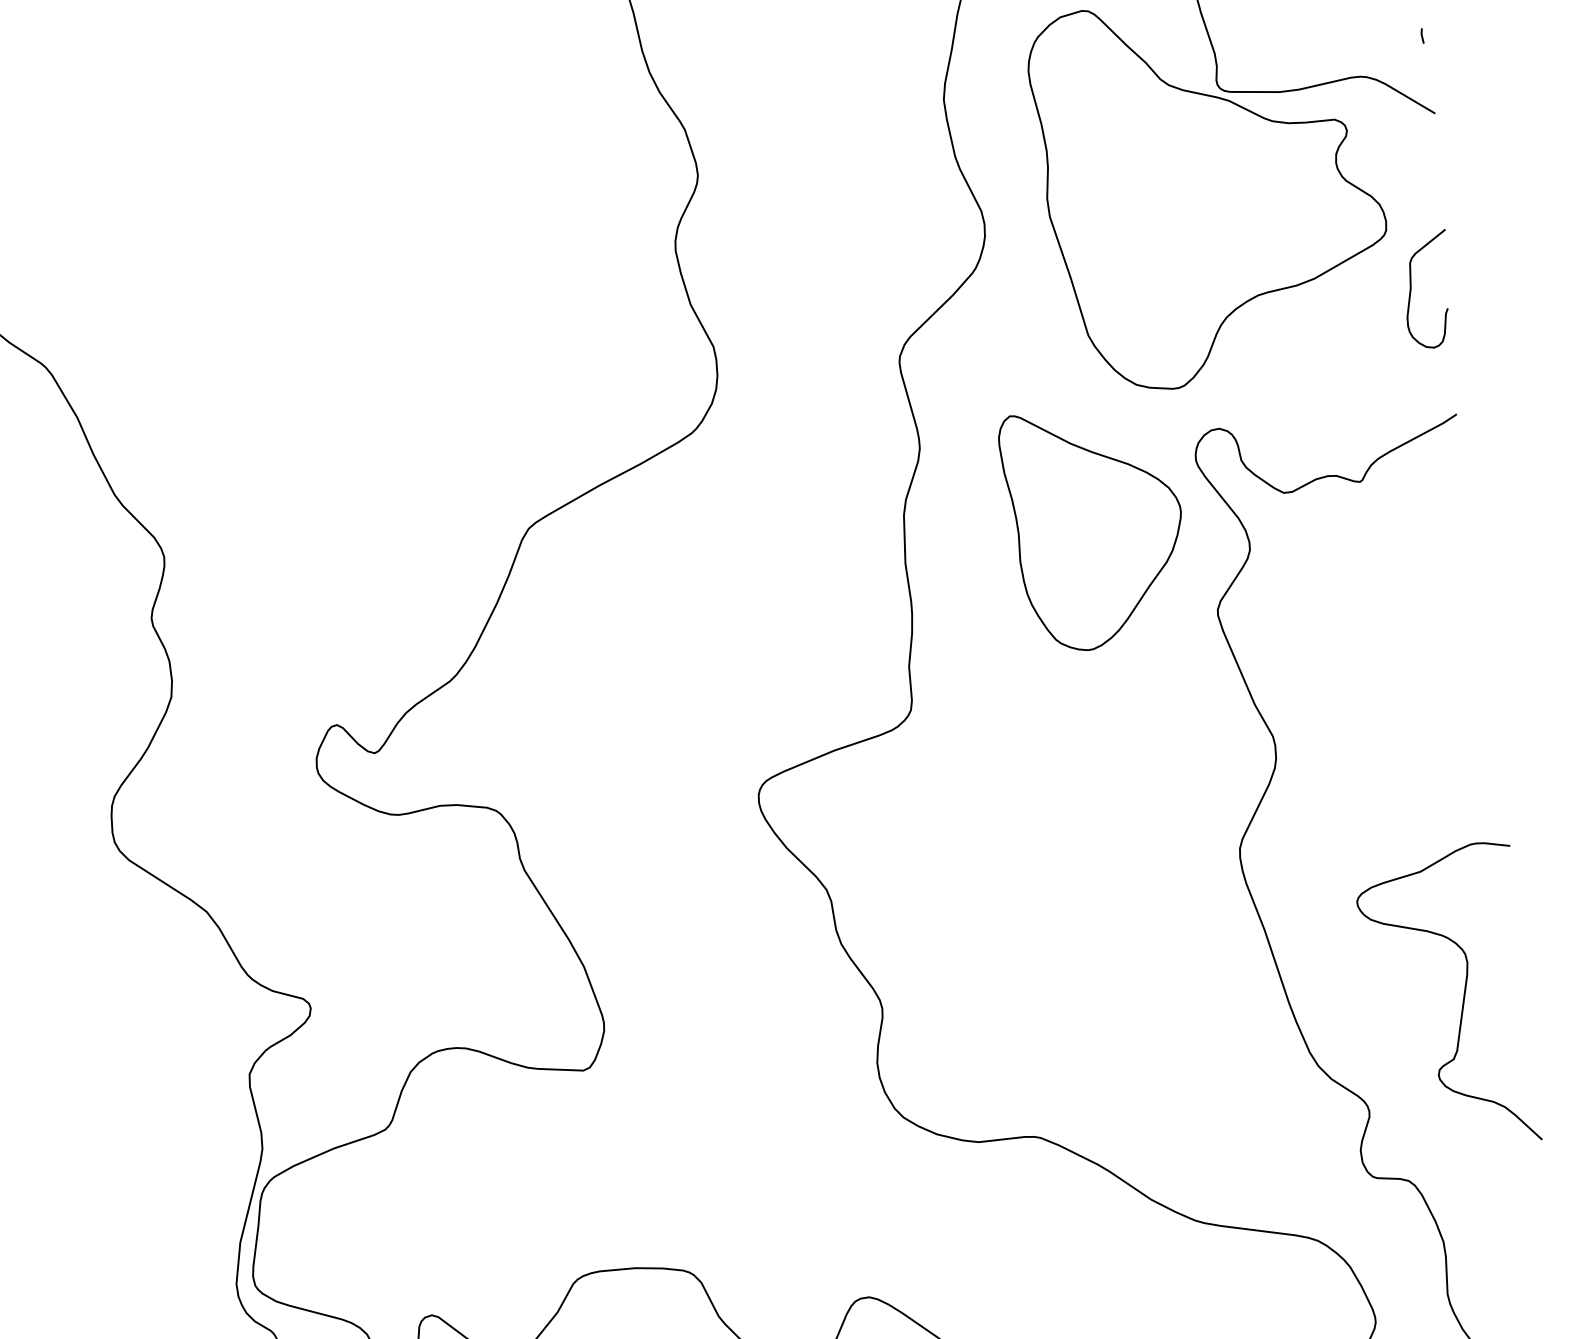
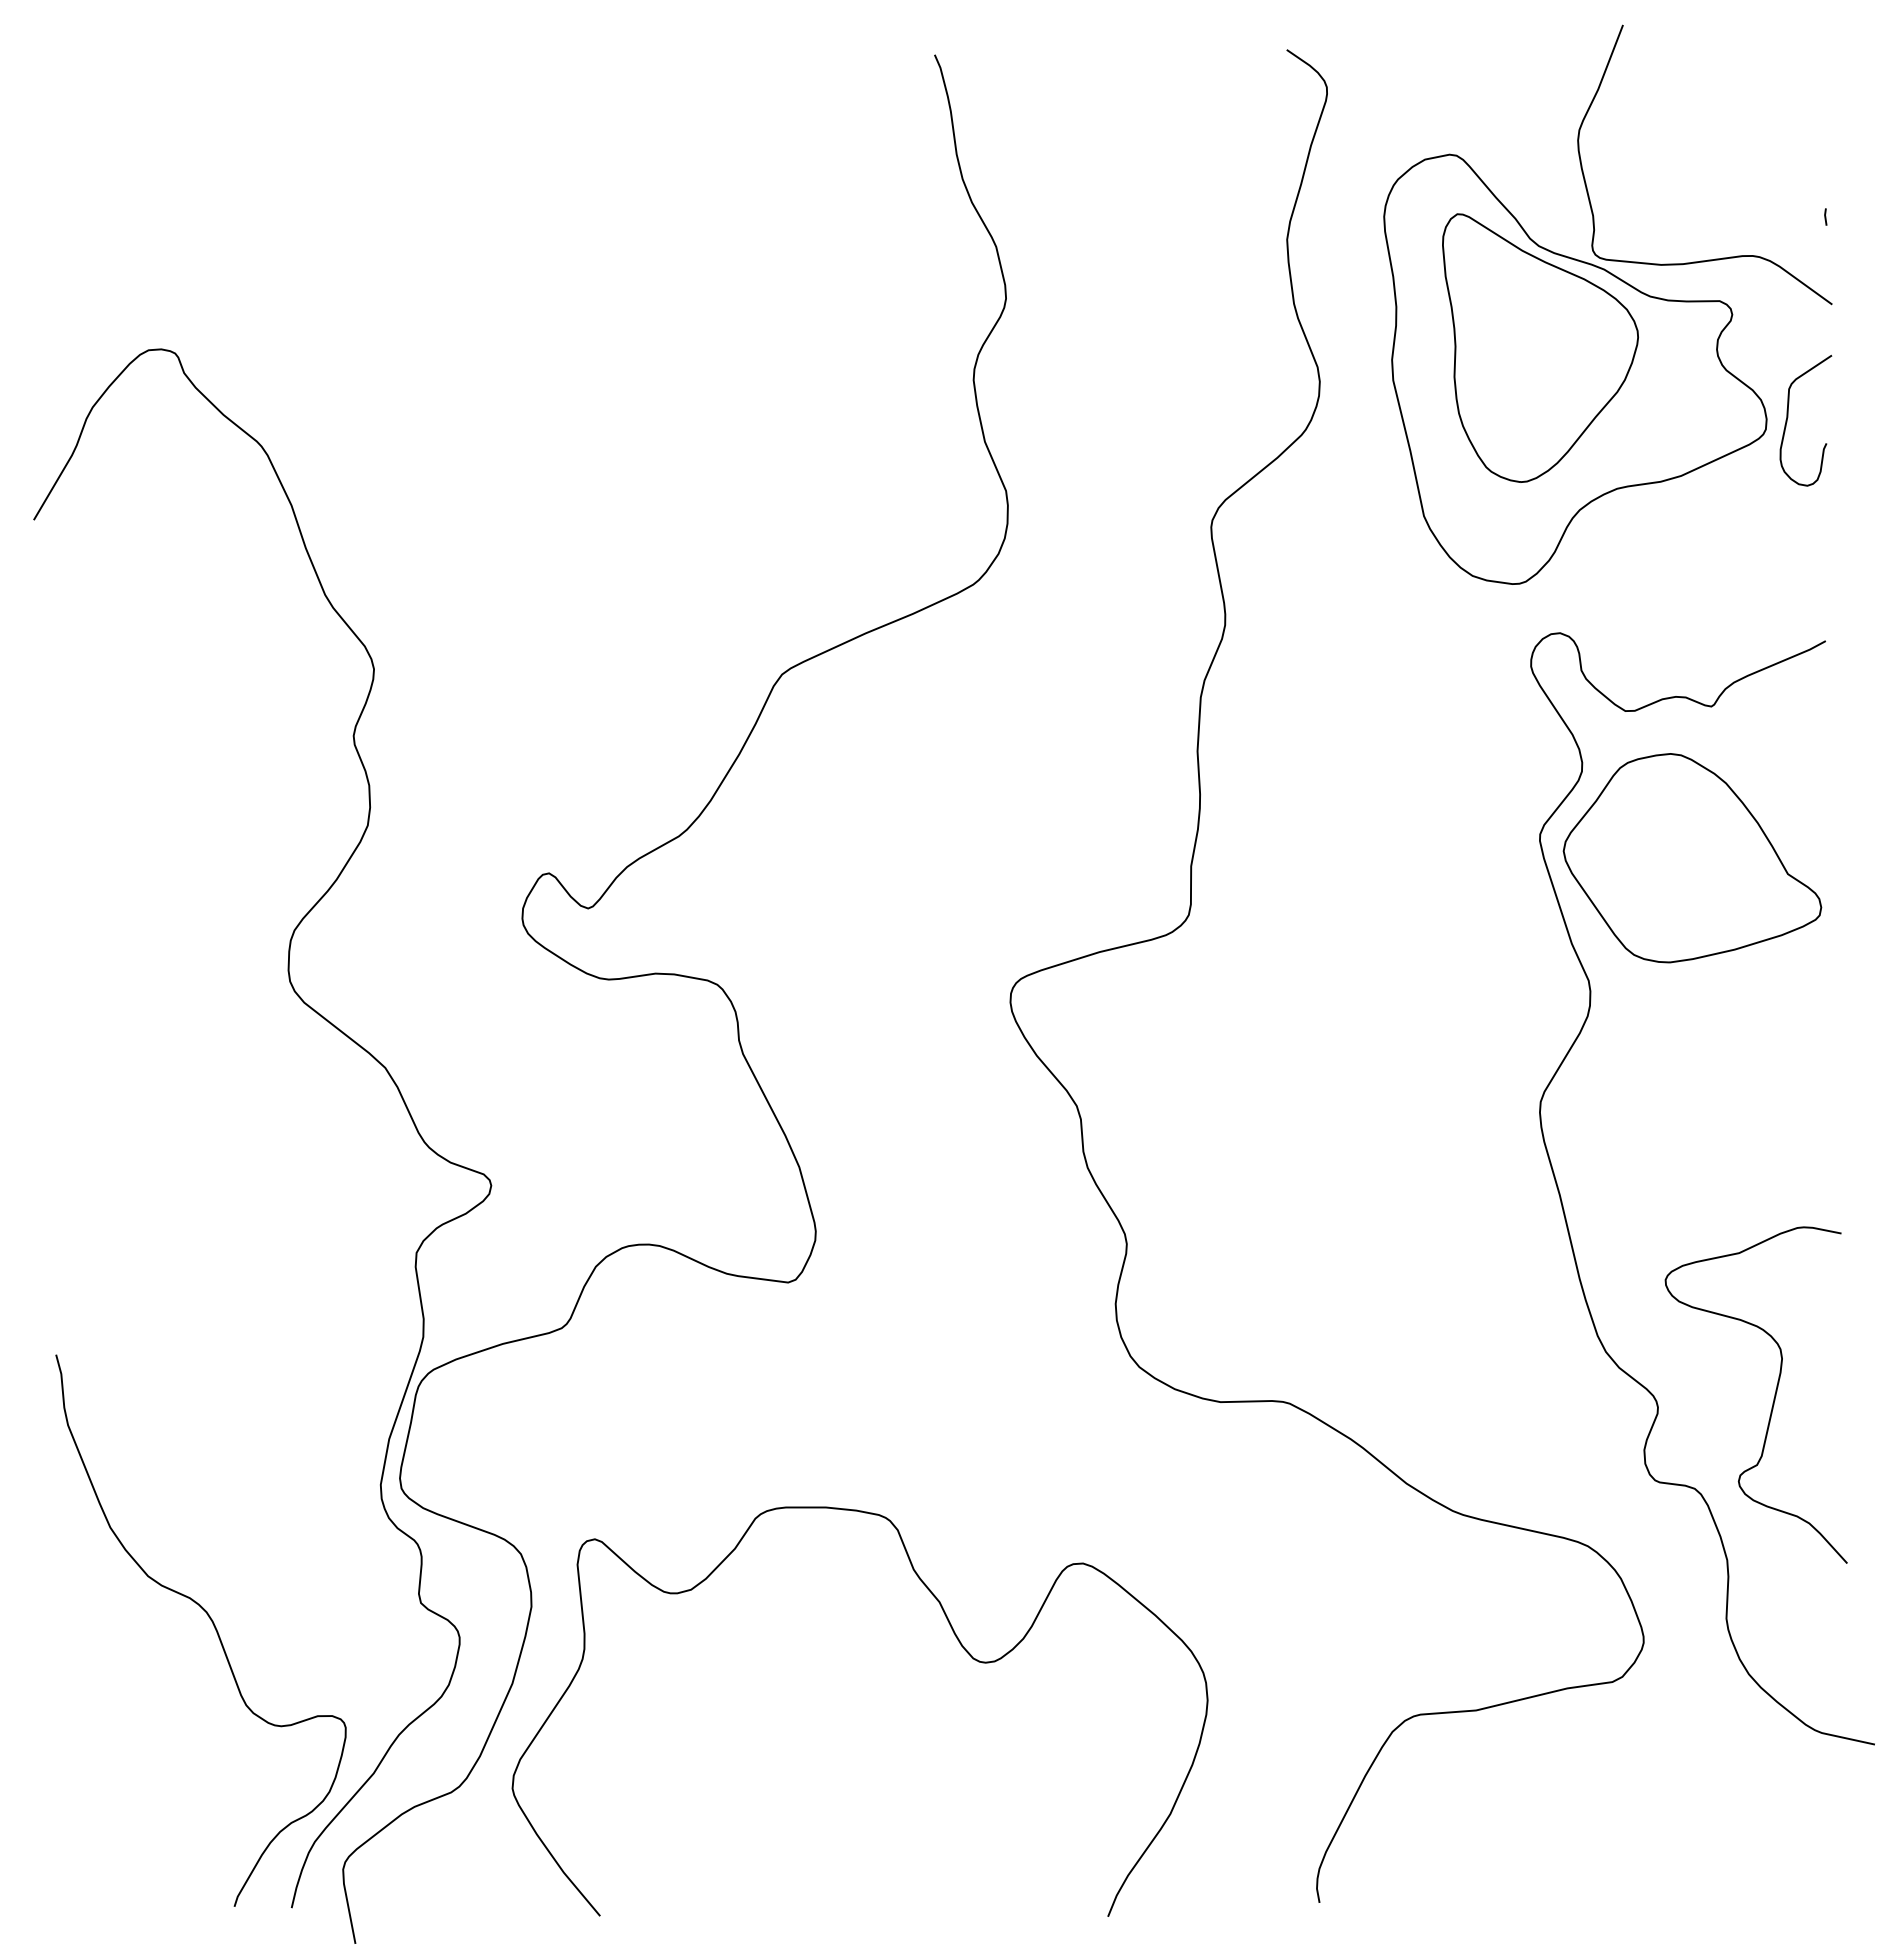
curve: (1411, 288) -> (1788, 417), moved
part: (1094, 528) -> (1540, 347), moved
part: (1355, 618) -> (1692, 858), added
curve: (1462, 998) -> (1773, 1398), moved

